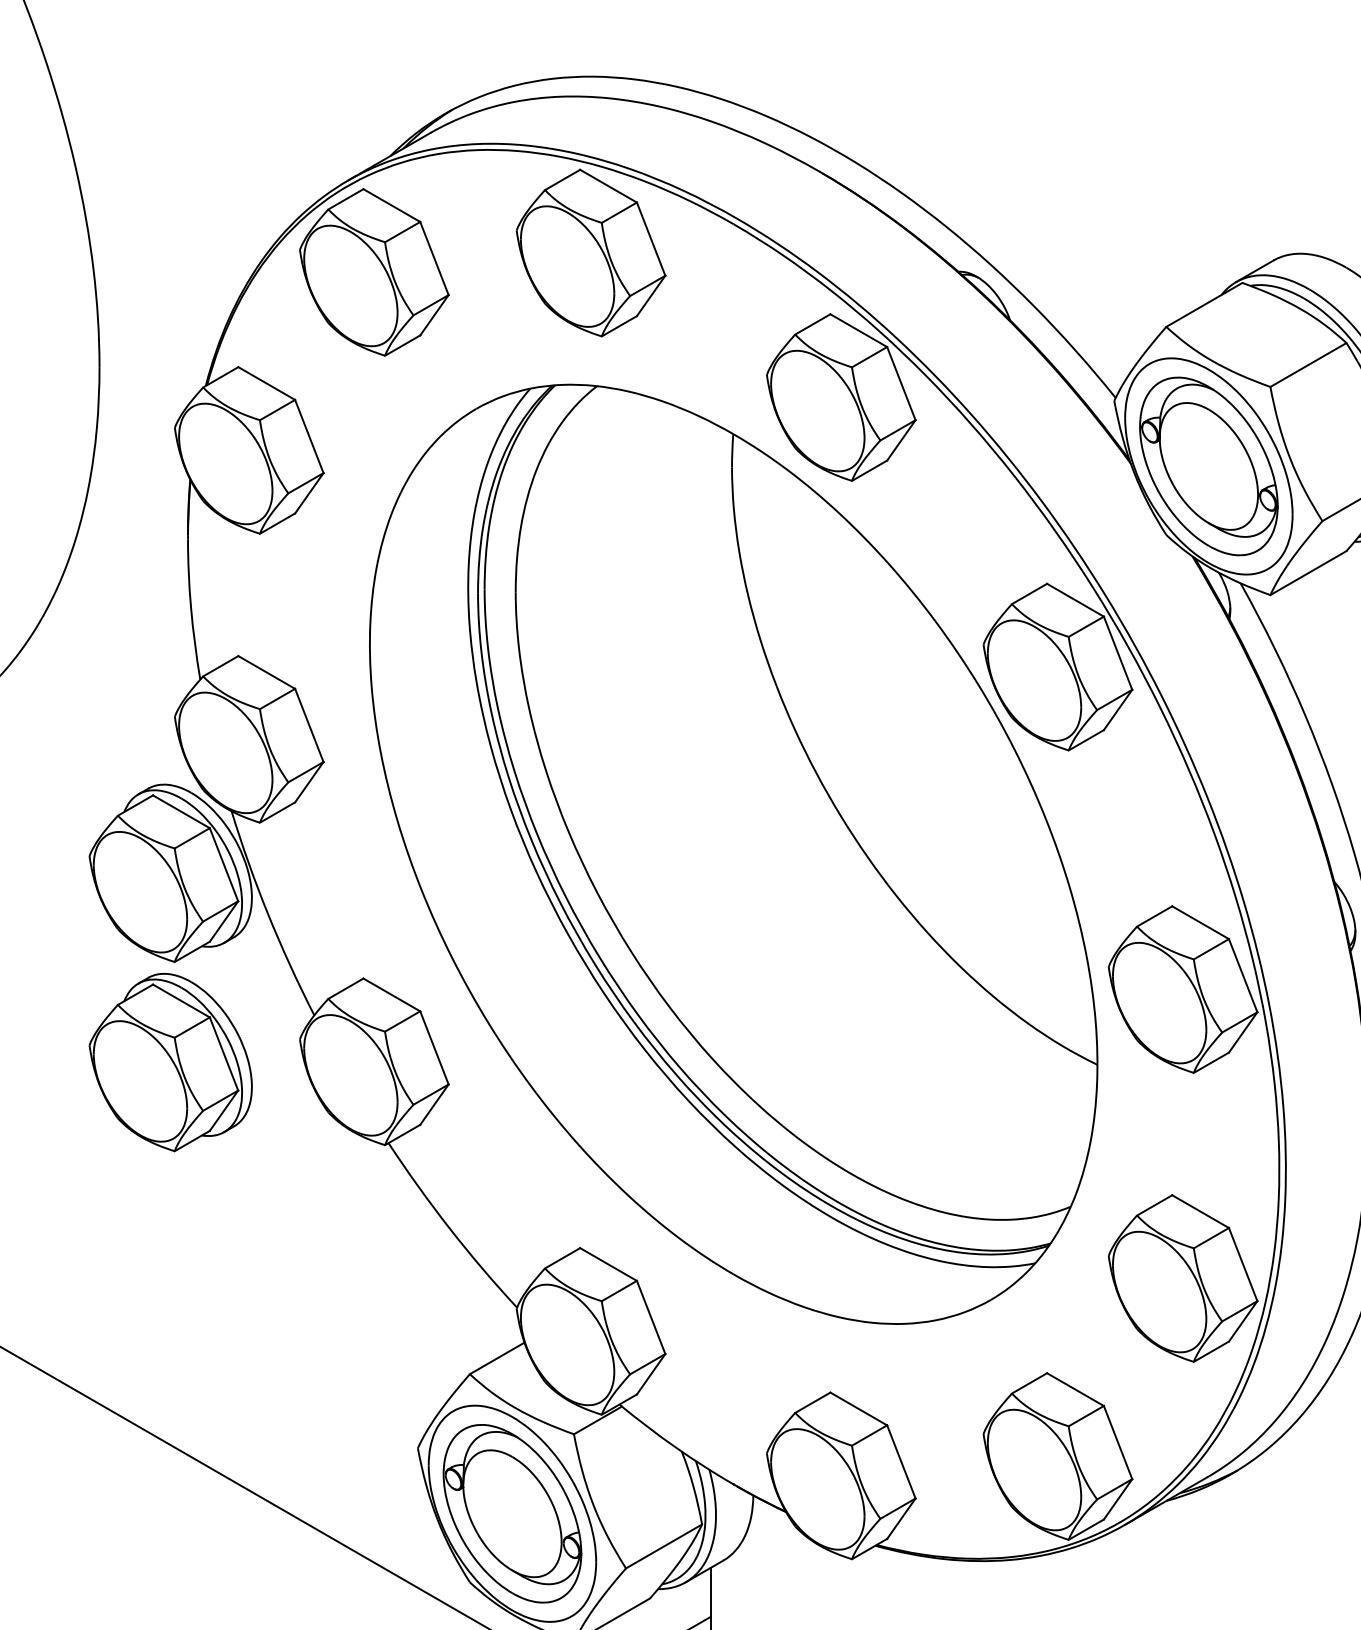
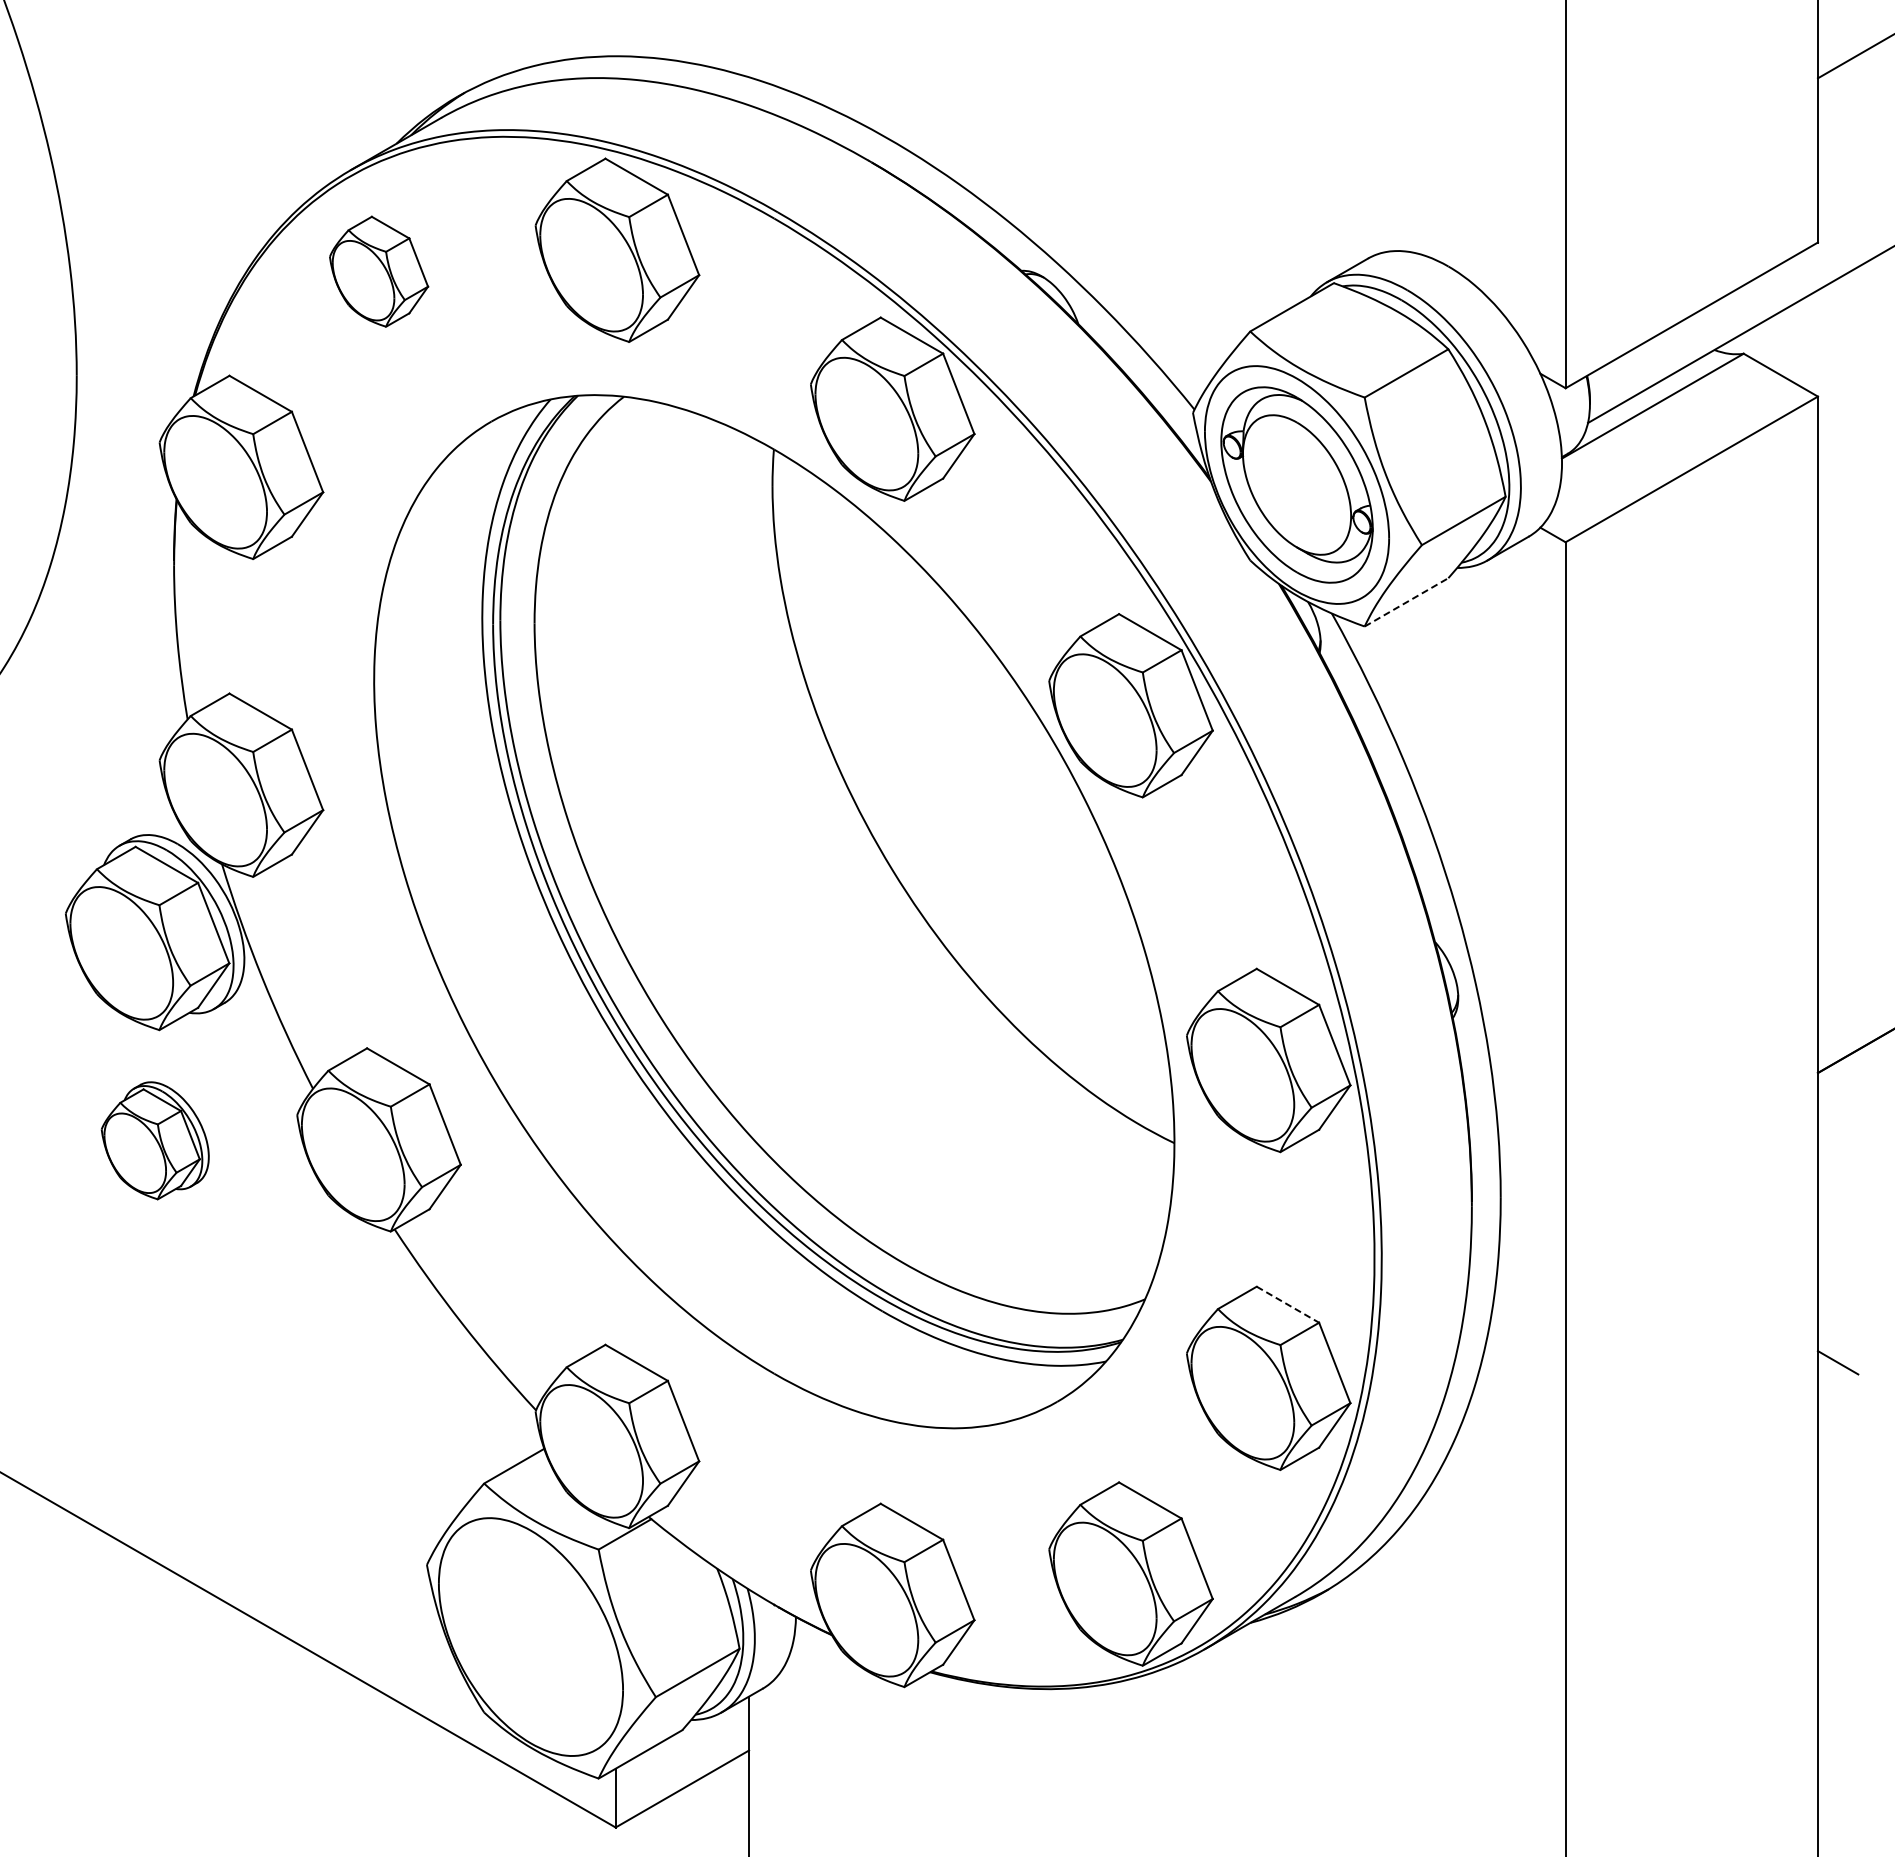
part: (373, 272) -> (378, 271), size x0.6
line: (1308, 573) -> (1406, 602), solid -> dashed
part: (171, 1062) -> (155, 1140), size x0.6
line: (1201, 1211) -> (1288, 1304), solid -> dashed
part: (512, 1513) -> (530, 1636), removed

